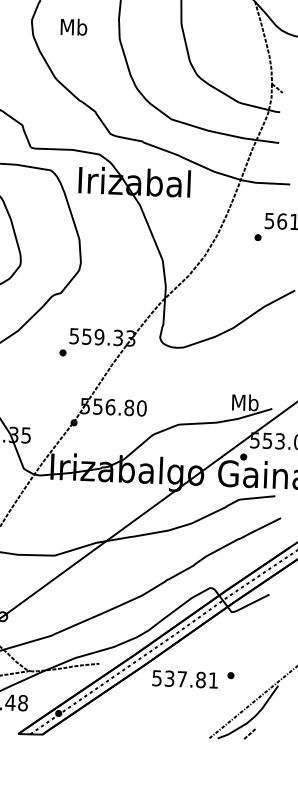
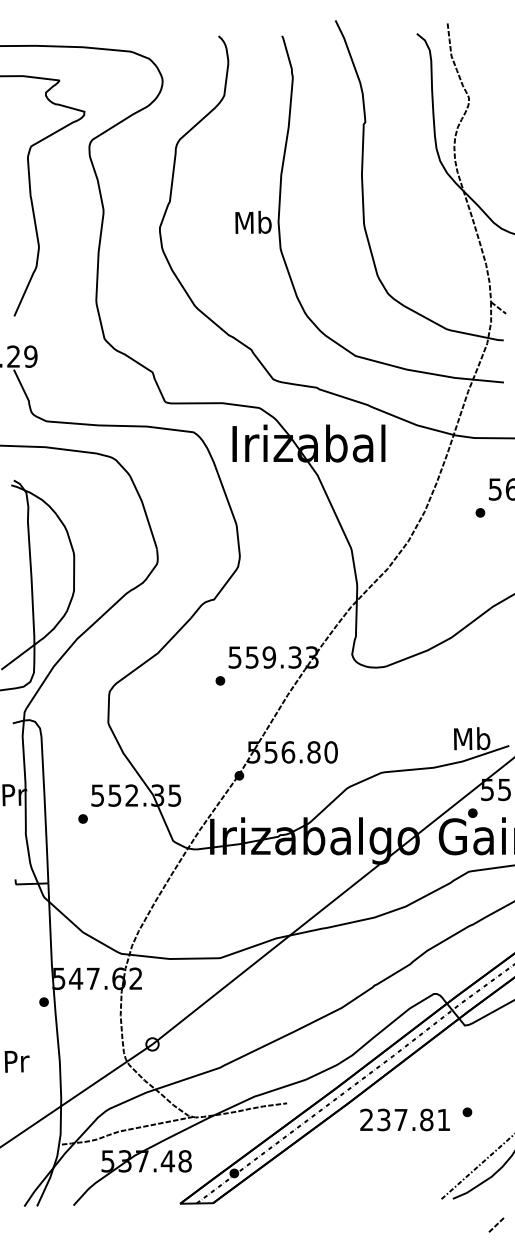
text: (73, 26) -> (253, 221), moved
text: (156, 677) -> (366, 1119), 537.81 -> 237.81
line: (249, 733) -> (496, 1224), moved

